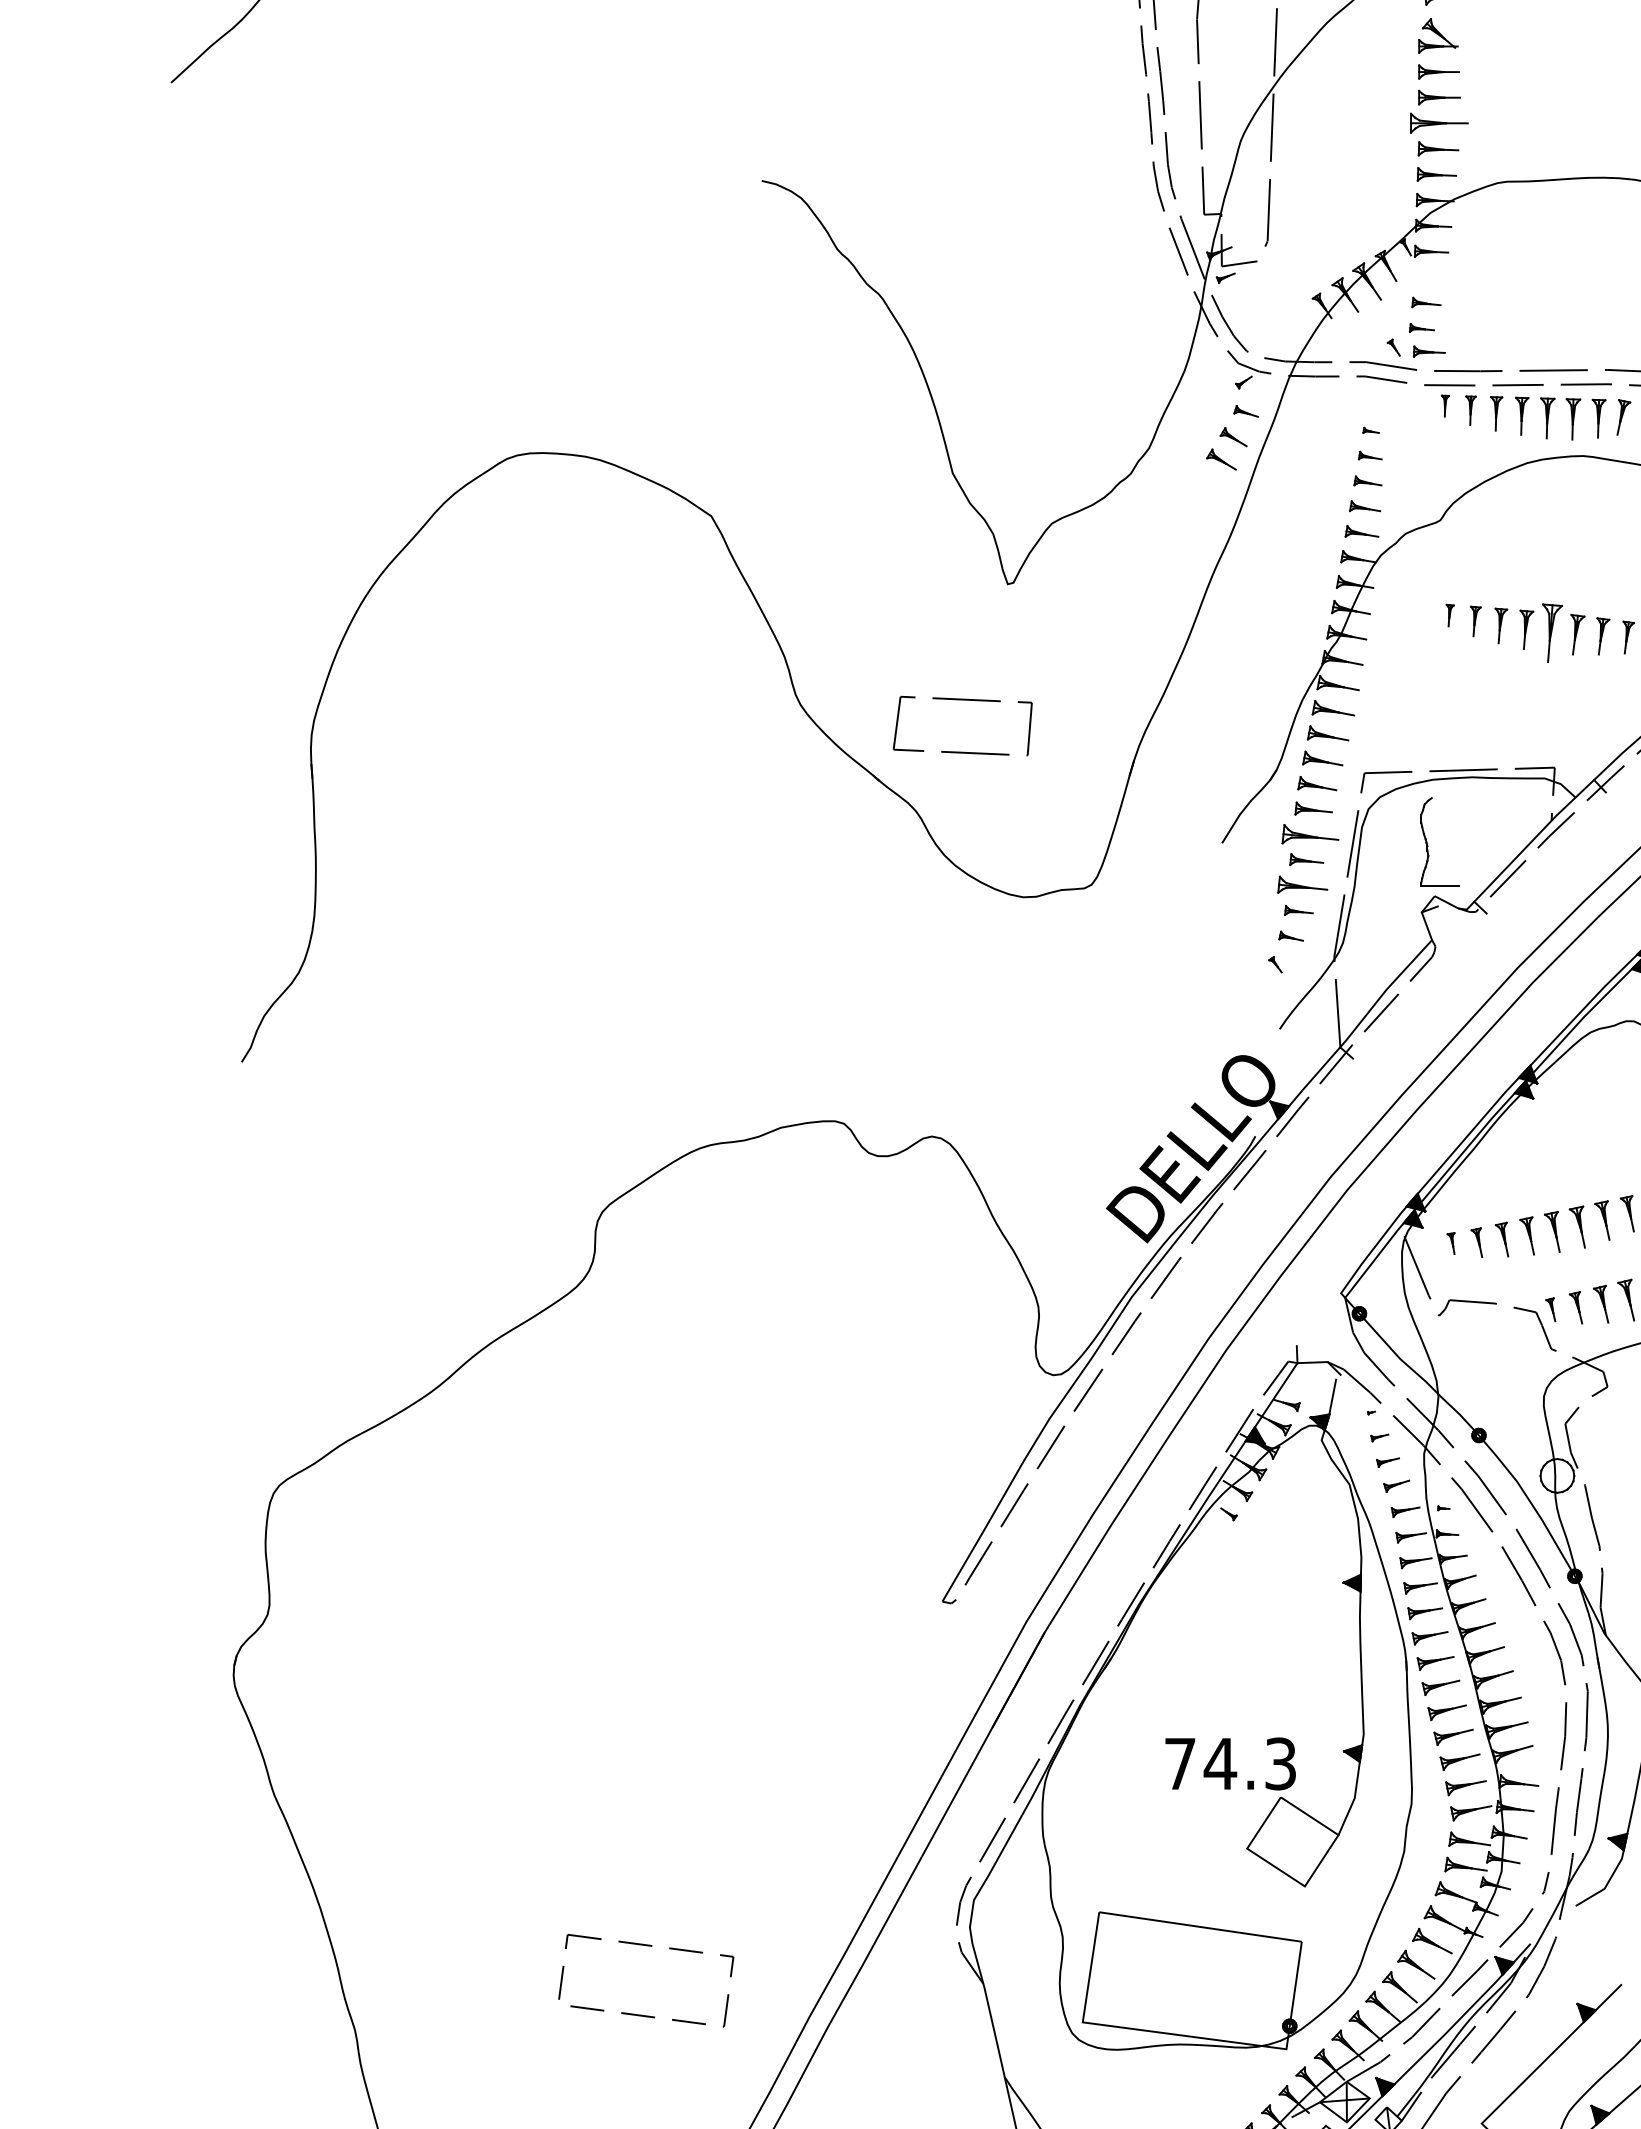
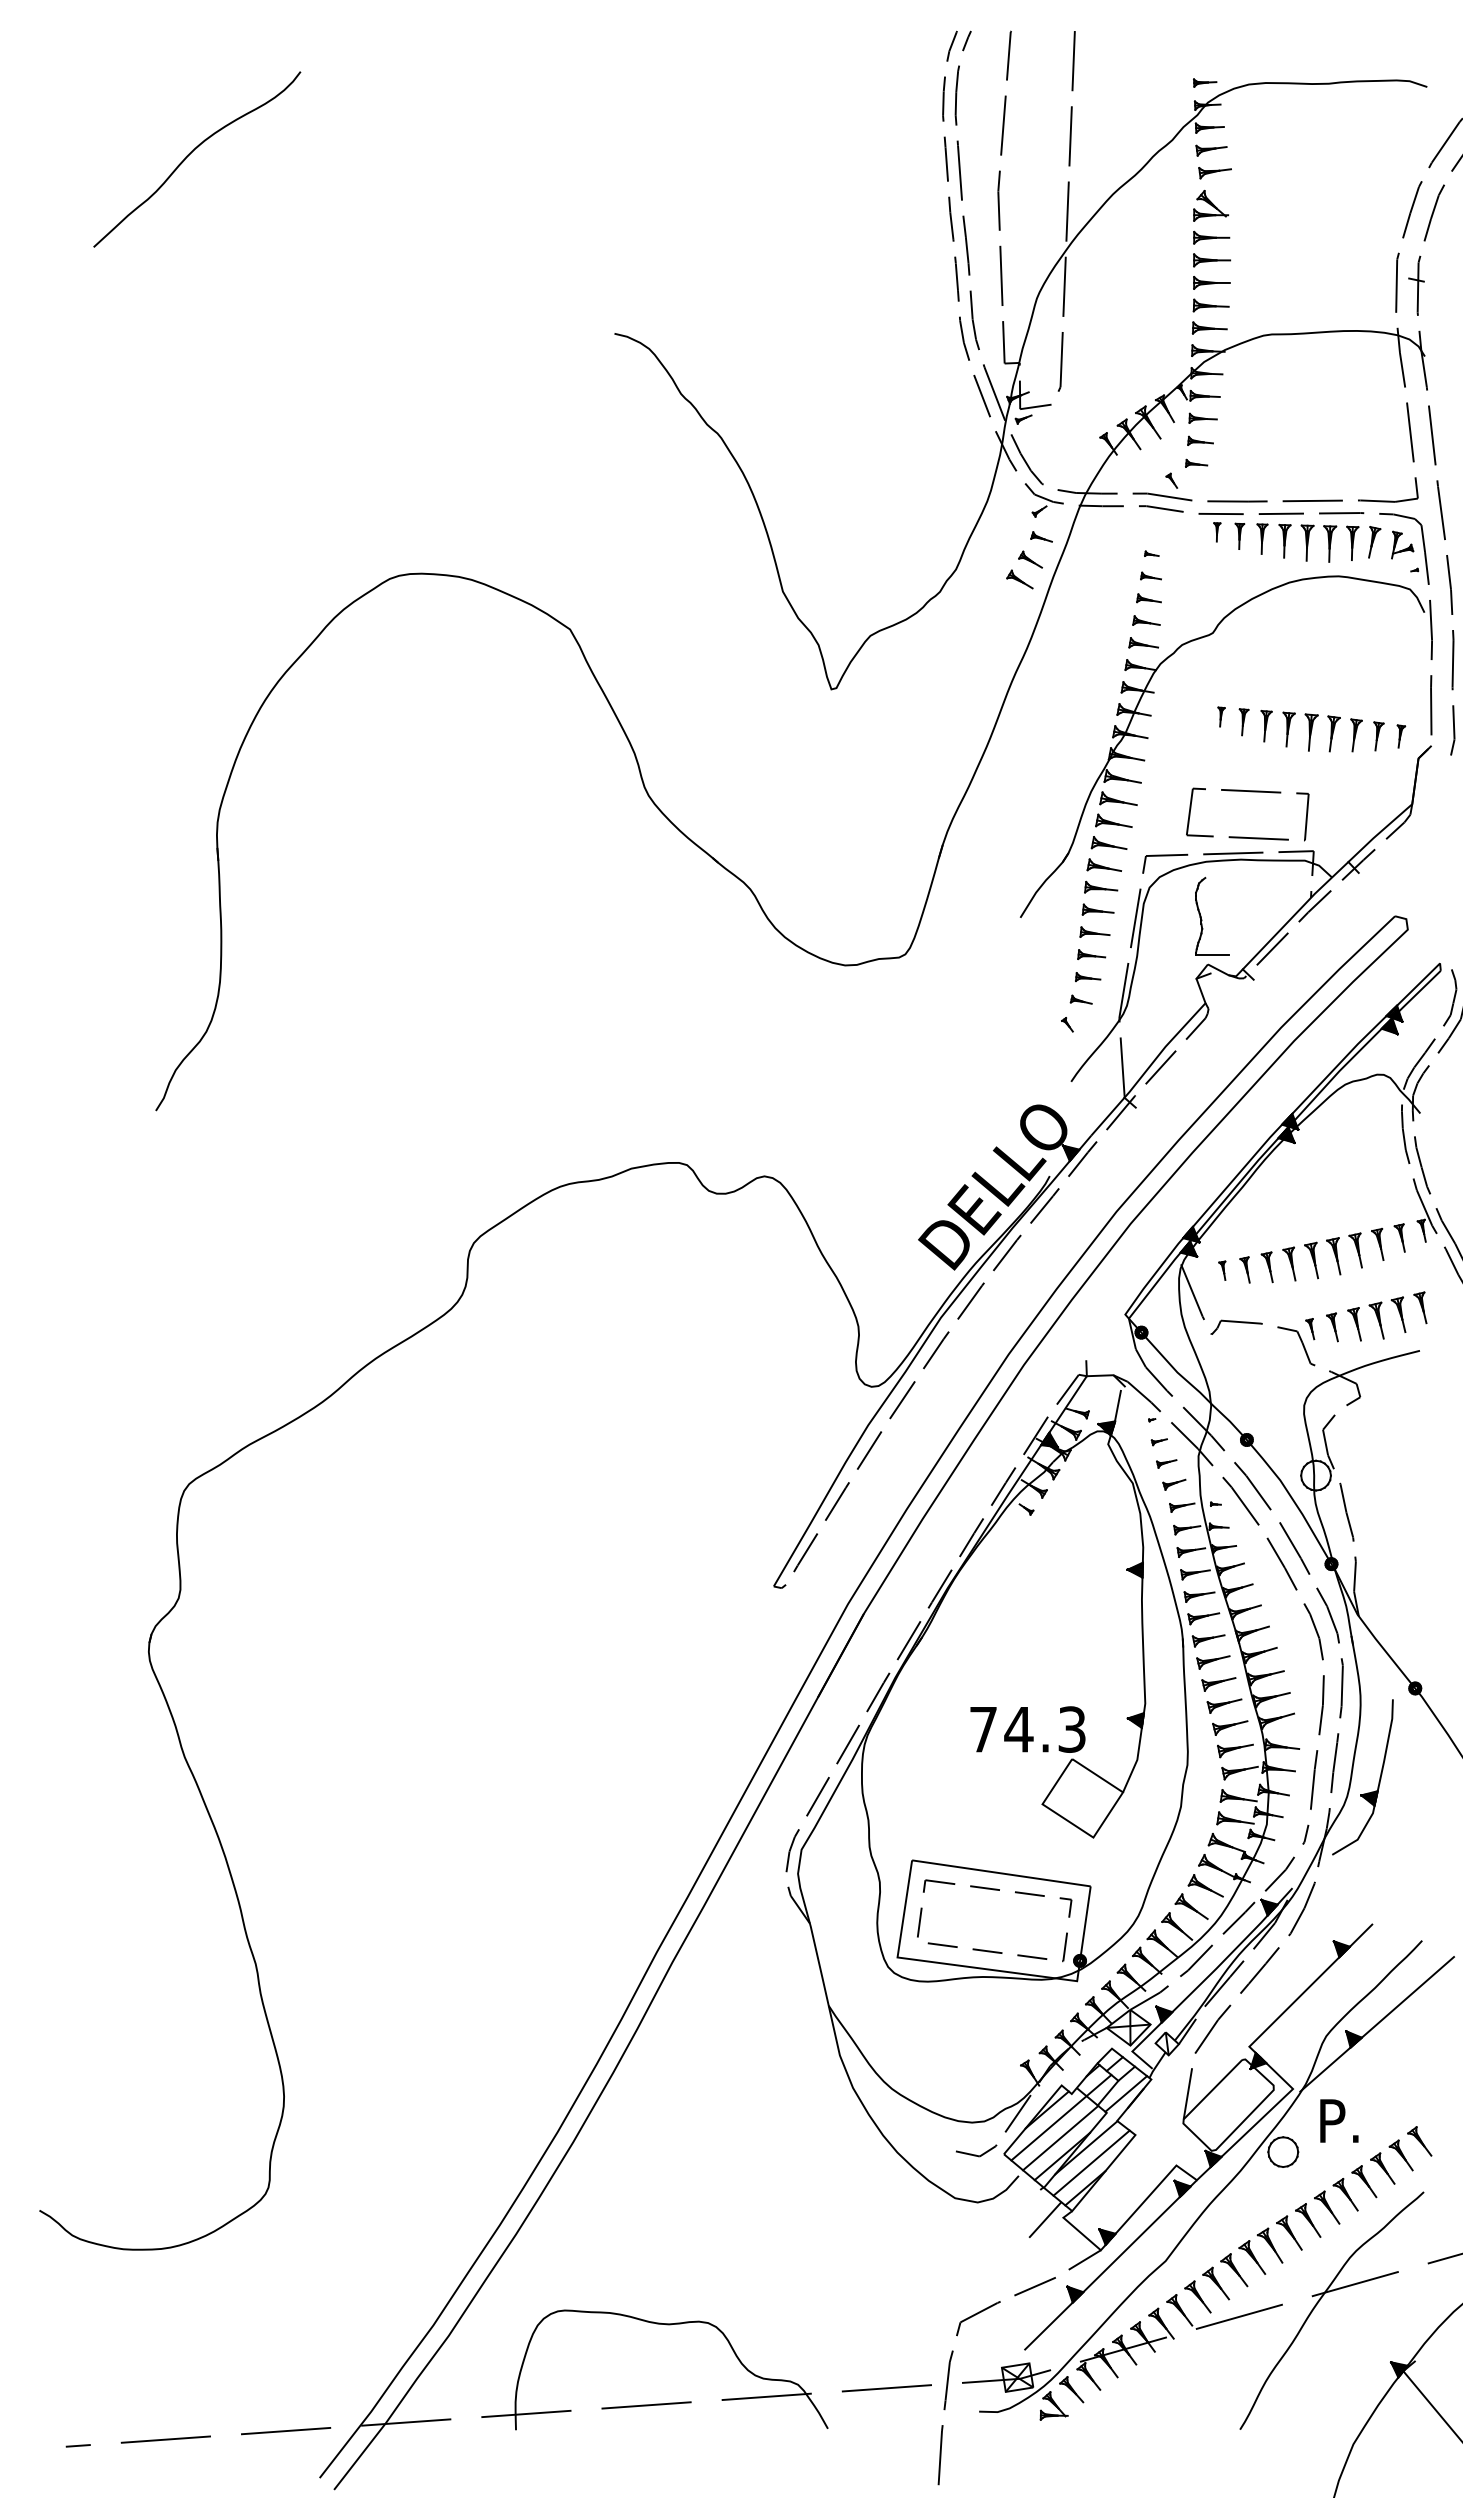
part: (1438, 122) -> (1211, 282), size x0.71
part: (1428, 350) -> (1202, 417), moved
part: (1552, 633) -> (1311, 732), size x0.71
part: (964, 701) -> (1249, 792), moved
part: (1309, 833) -> (1097, 909), size x0.62
part: (1302, 884) -> (1091, 954), size x0.62
part: (646, 1946) -> (994, 1890), moved

